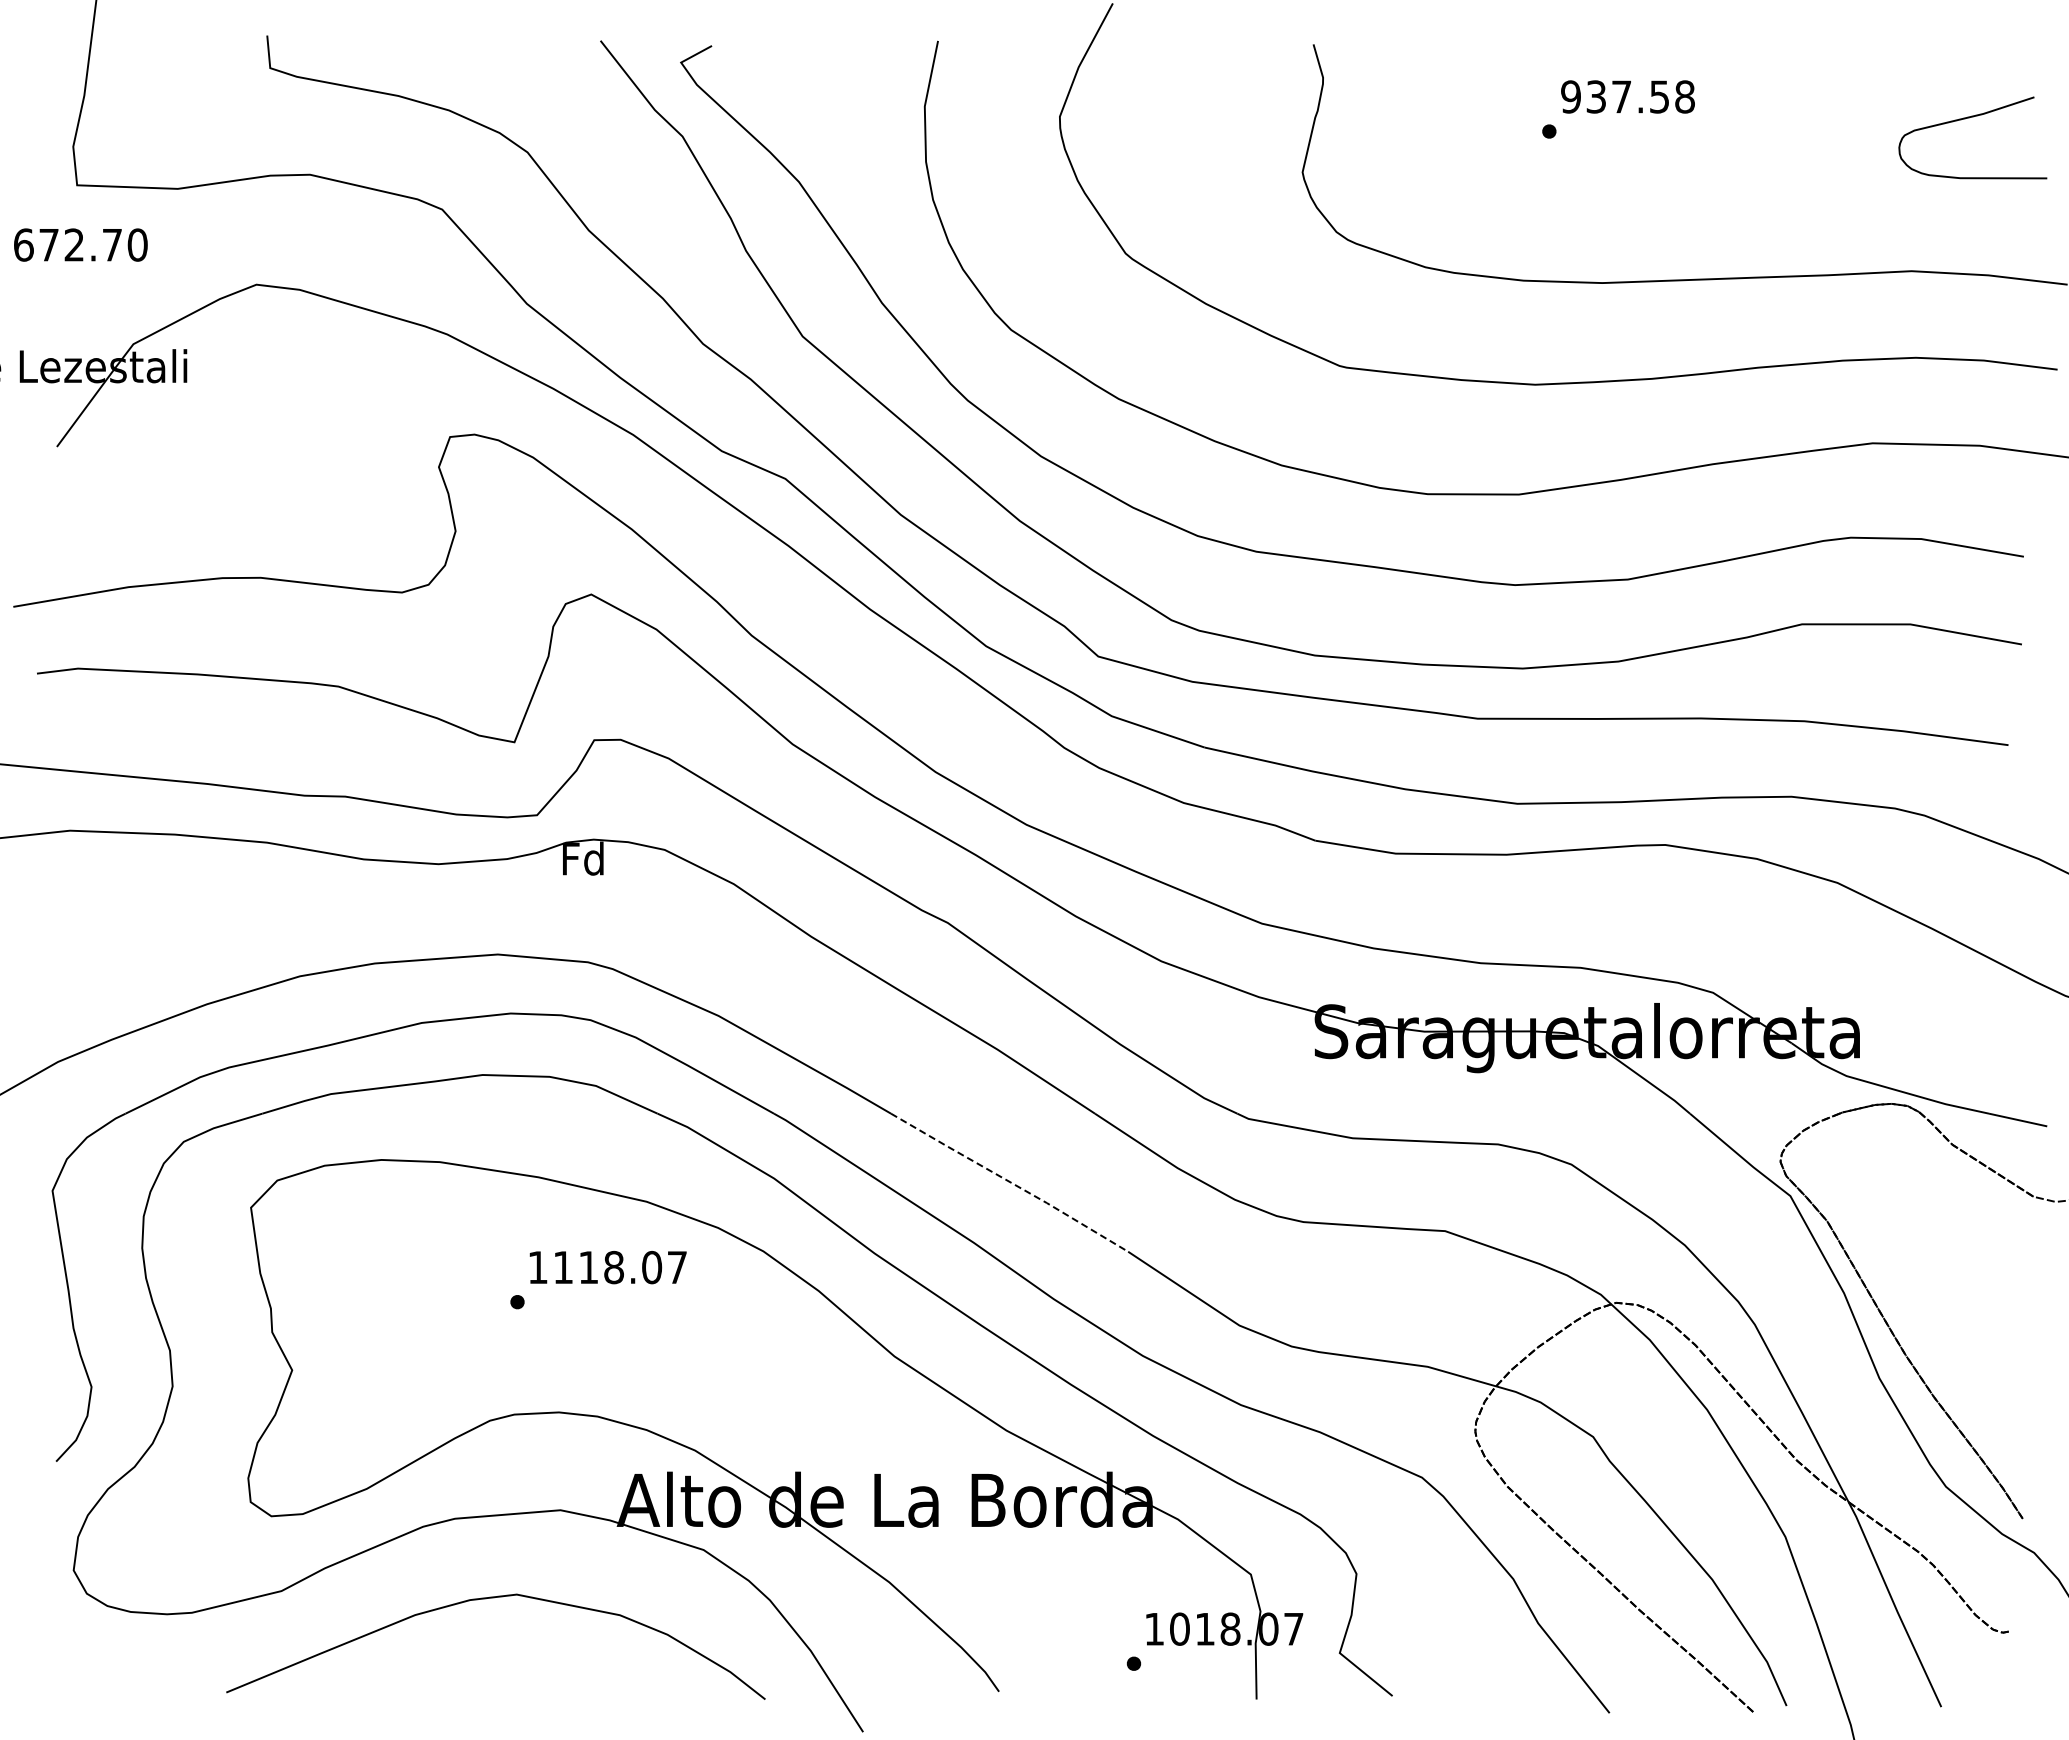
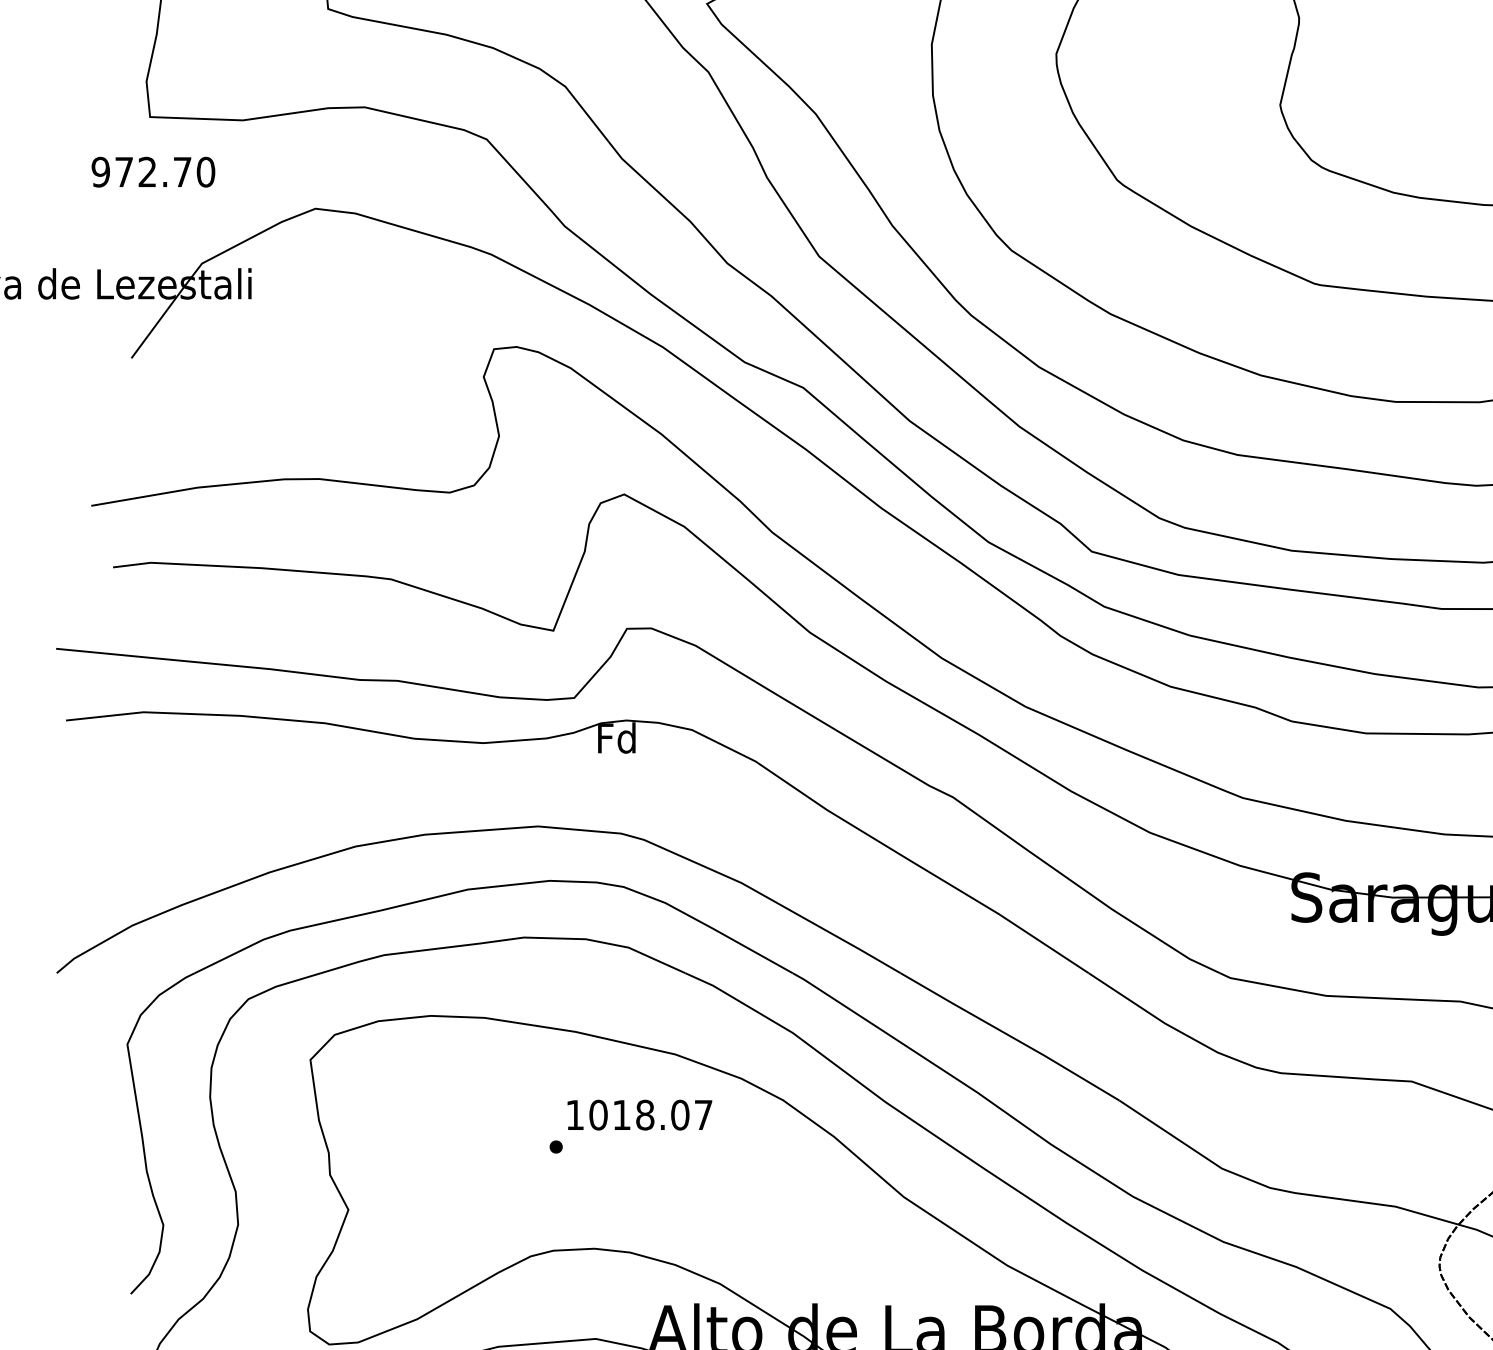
text: (23, 244) -> (100, 171), 672.70 -> 972.70
line: (1010, 1182) -> (1010, 1036), dashed -> solid
text: (563, 1267) -> (598, 1115), 1118.07 -> 1018.07

